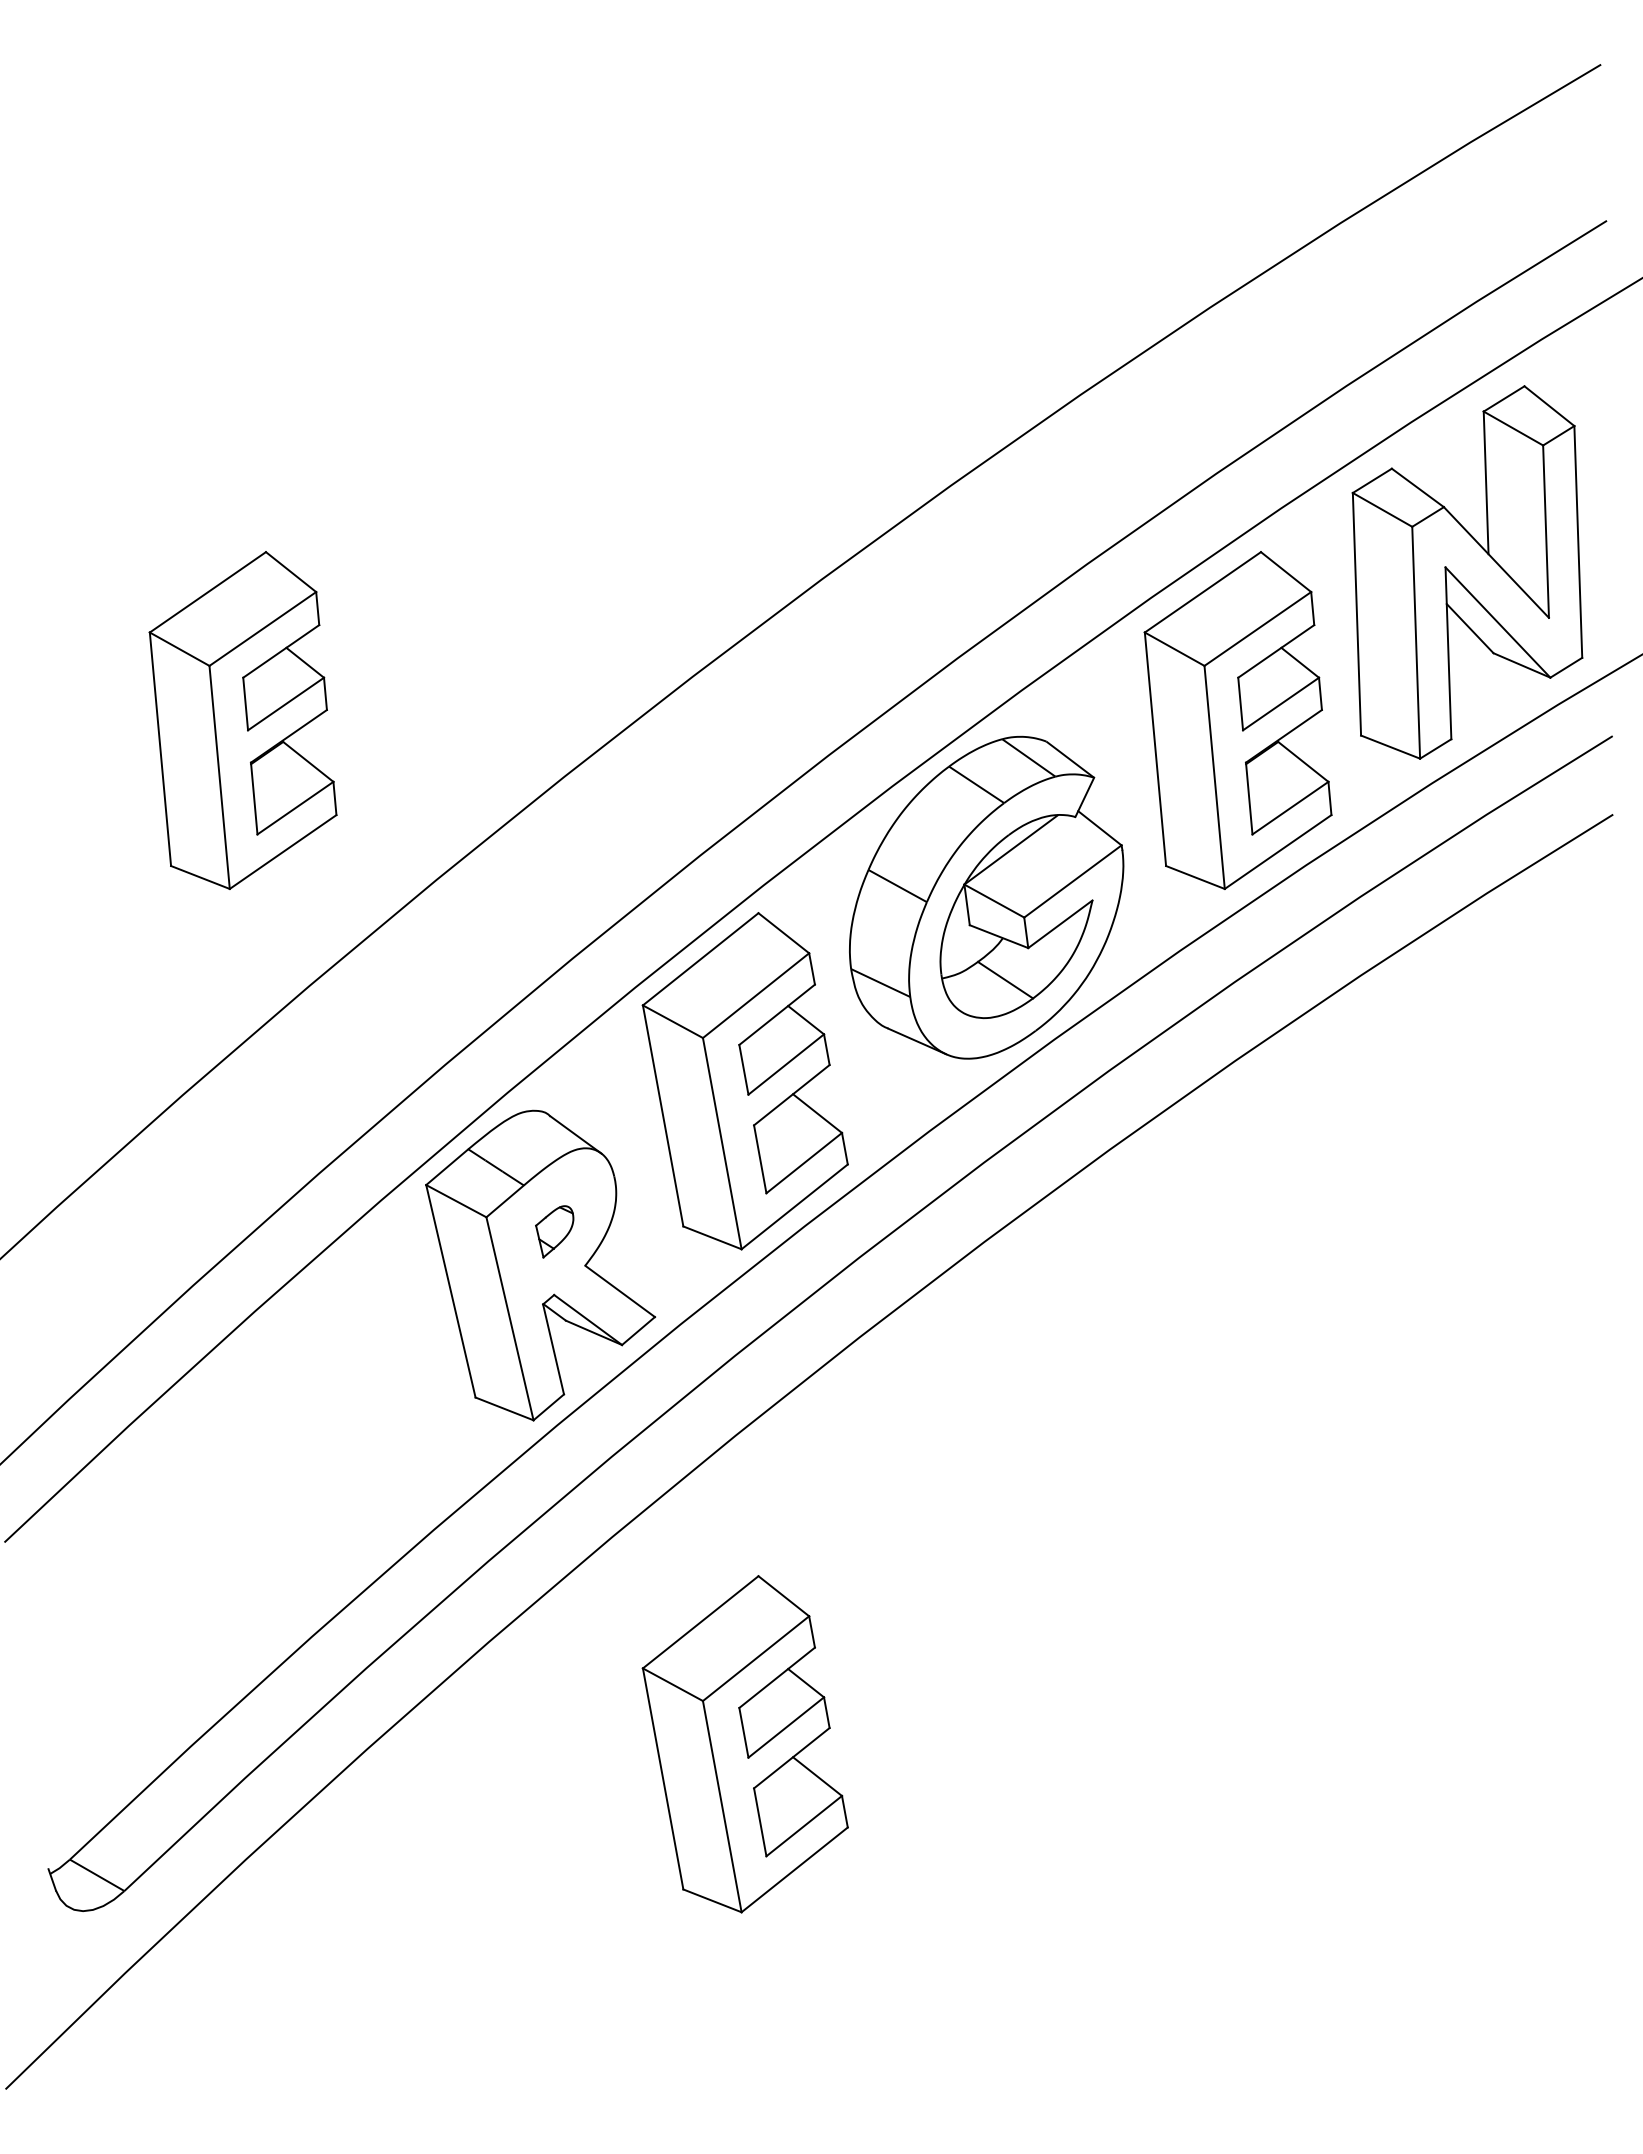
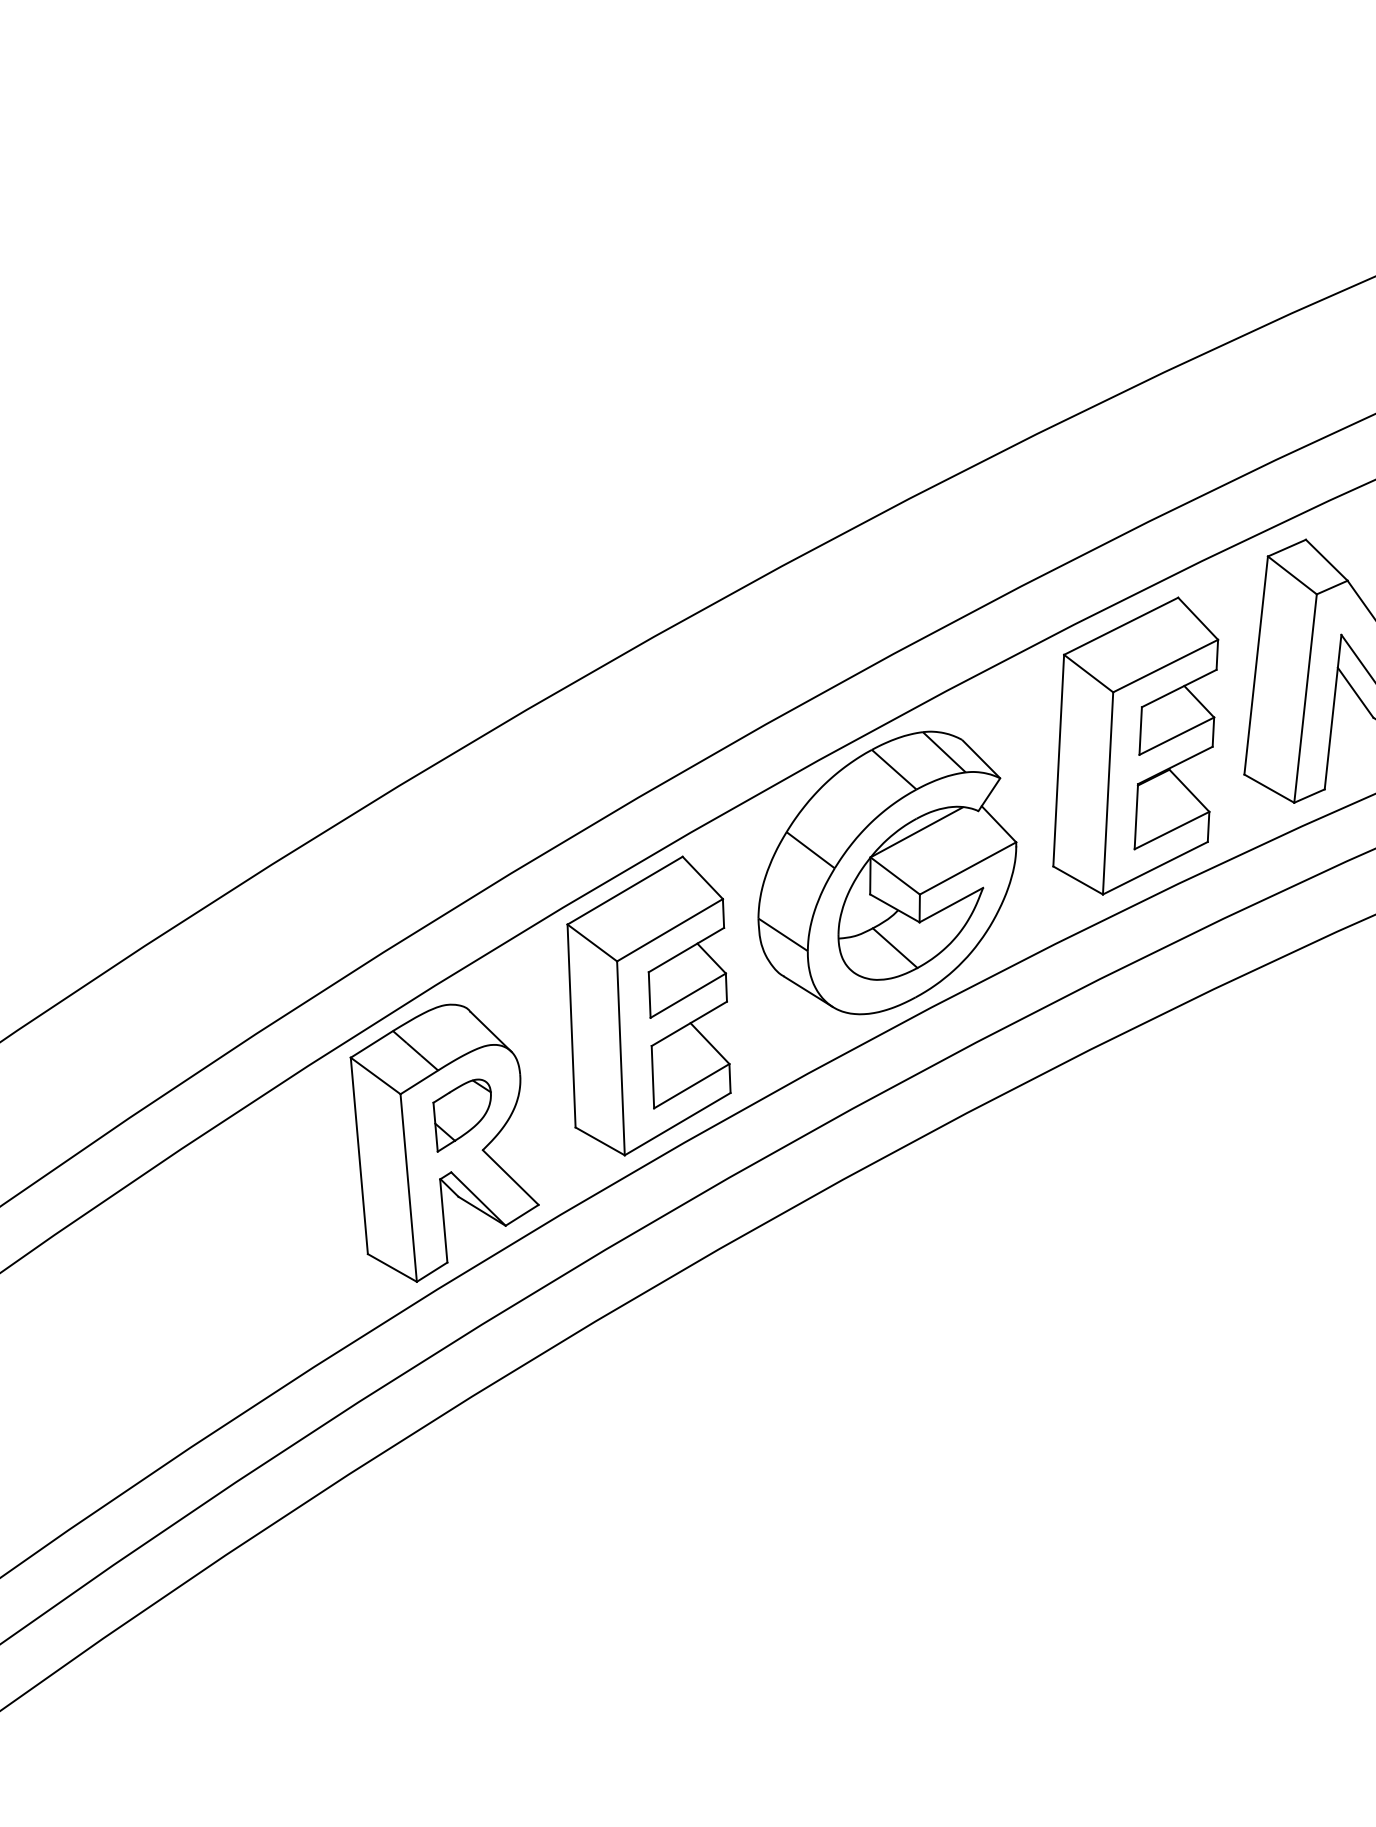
part: (242, 720) -> (245, 618), removed
part: (554, 1231) -> (459, 1115), size x1.67
part: (744, 1744) -> (564, 1598), removed

